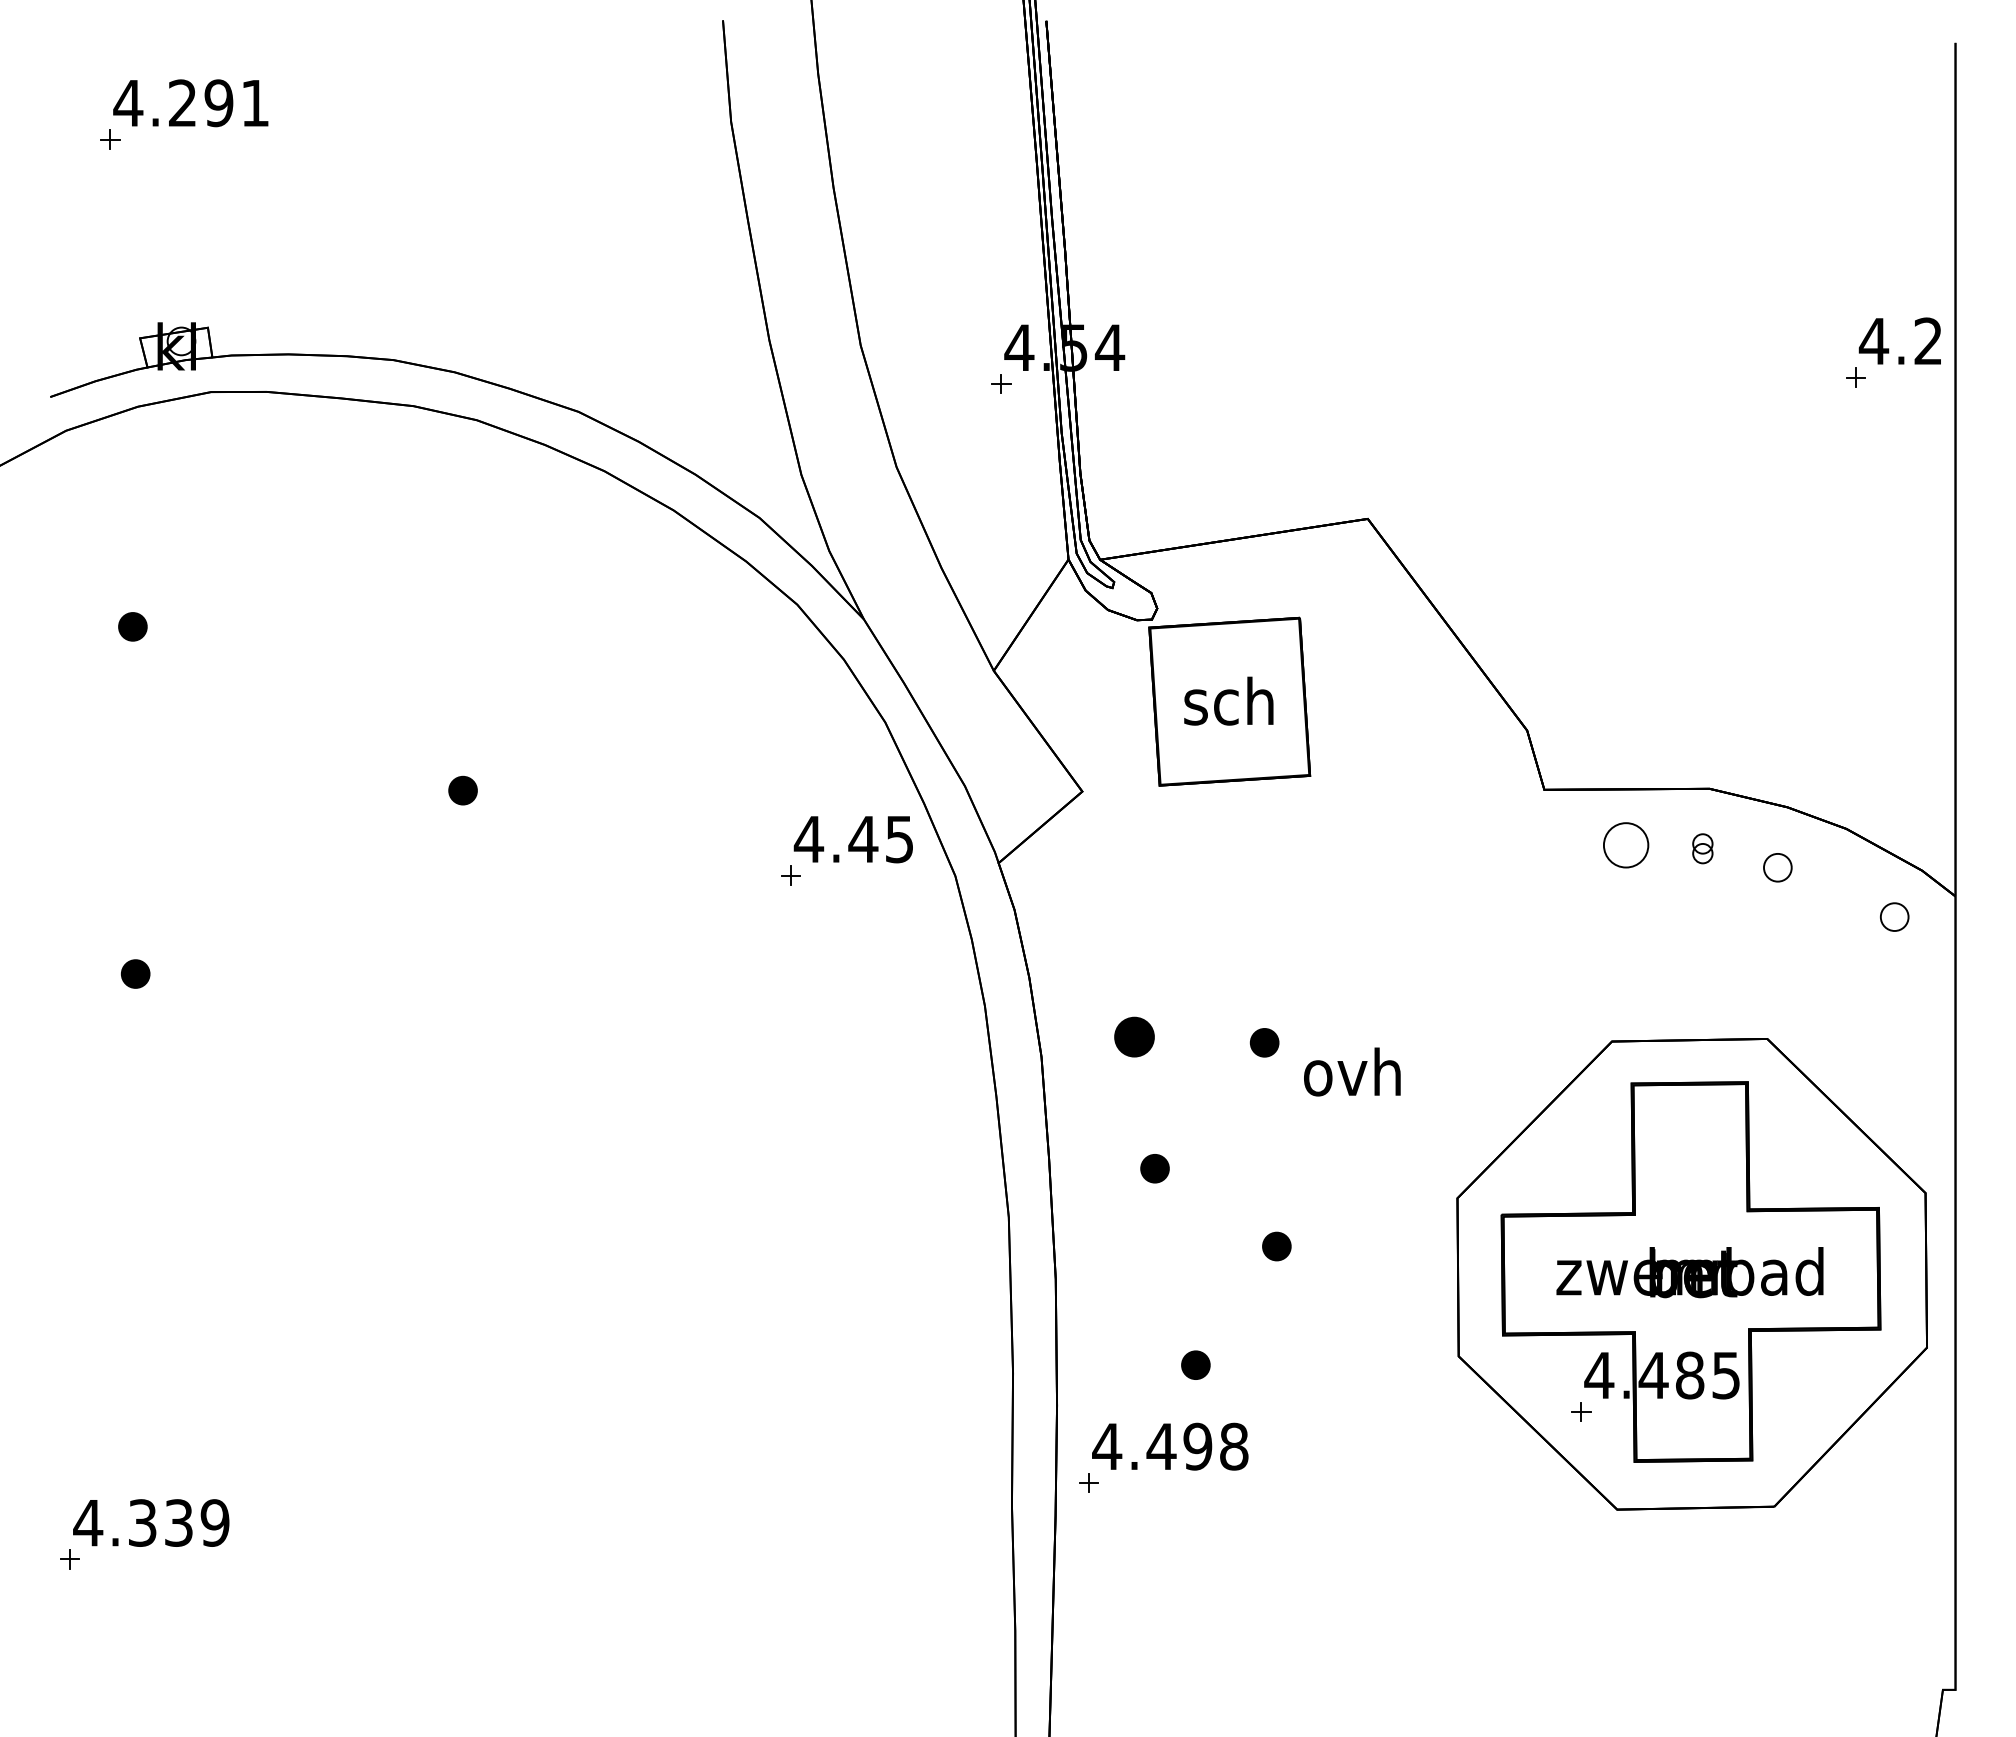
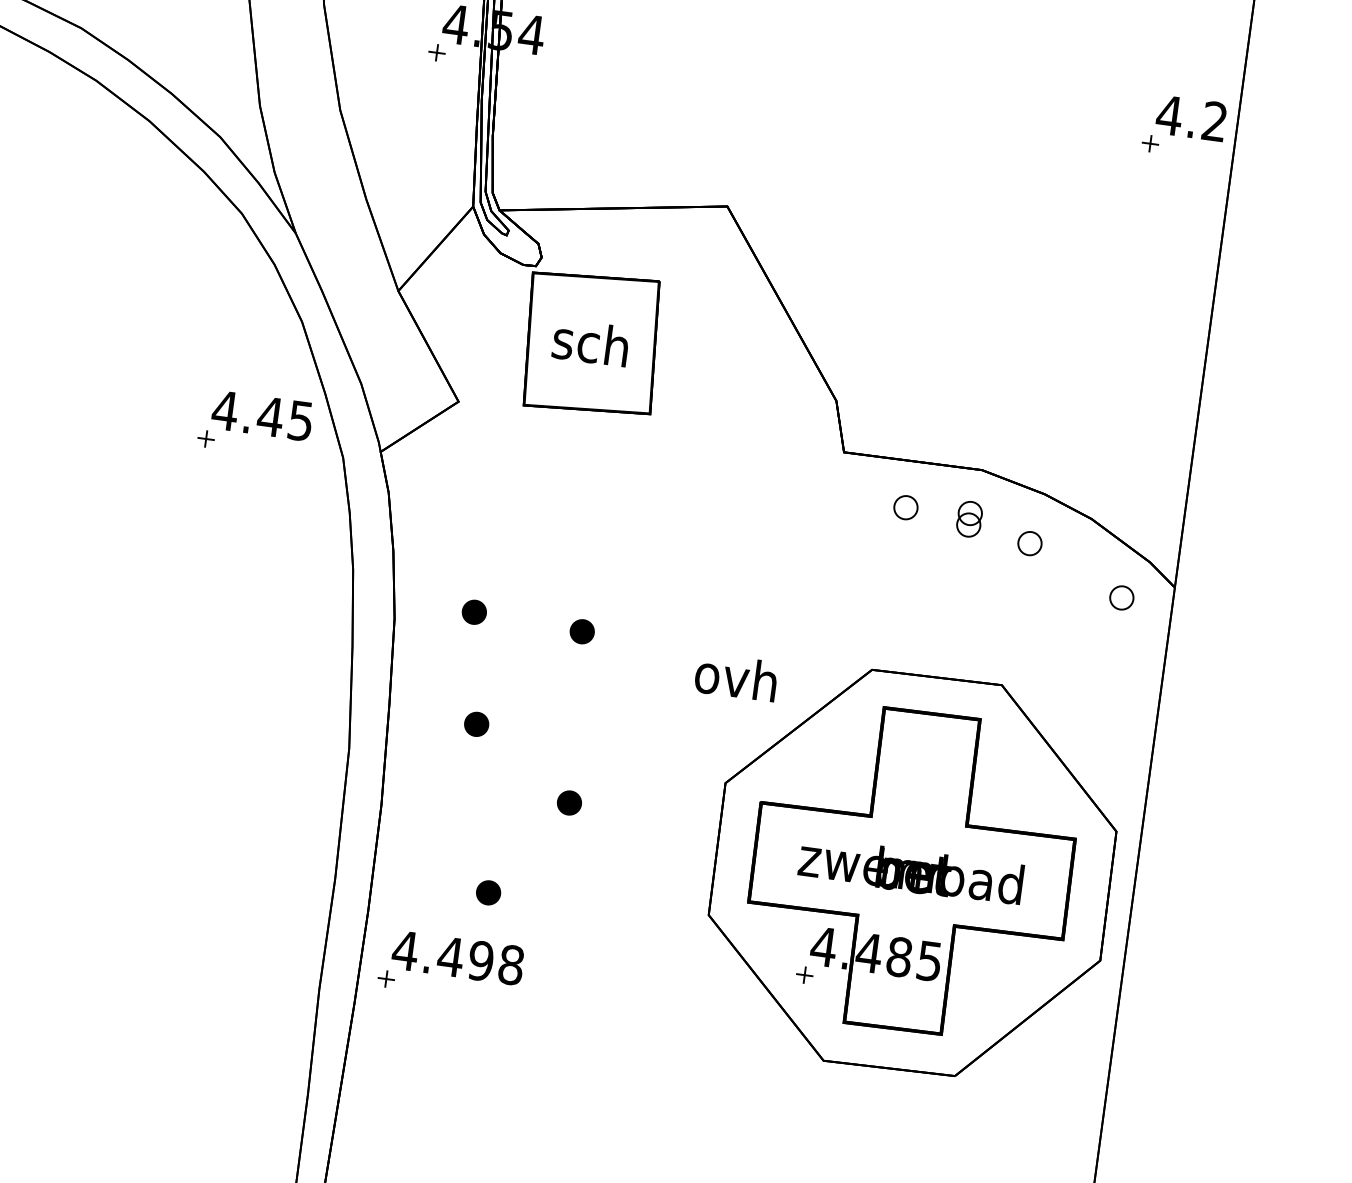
part: (1625, 844) -> (905, 507), size x0.62
part: (1702, 848) -> (969, 519), size x1.43
part: (1134, 1036) -> (474, 611), size x0.71
text: (1352, 1071) -> (736, 676), moved

